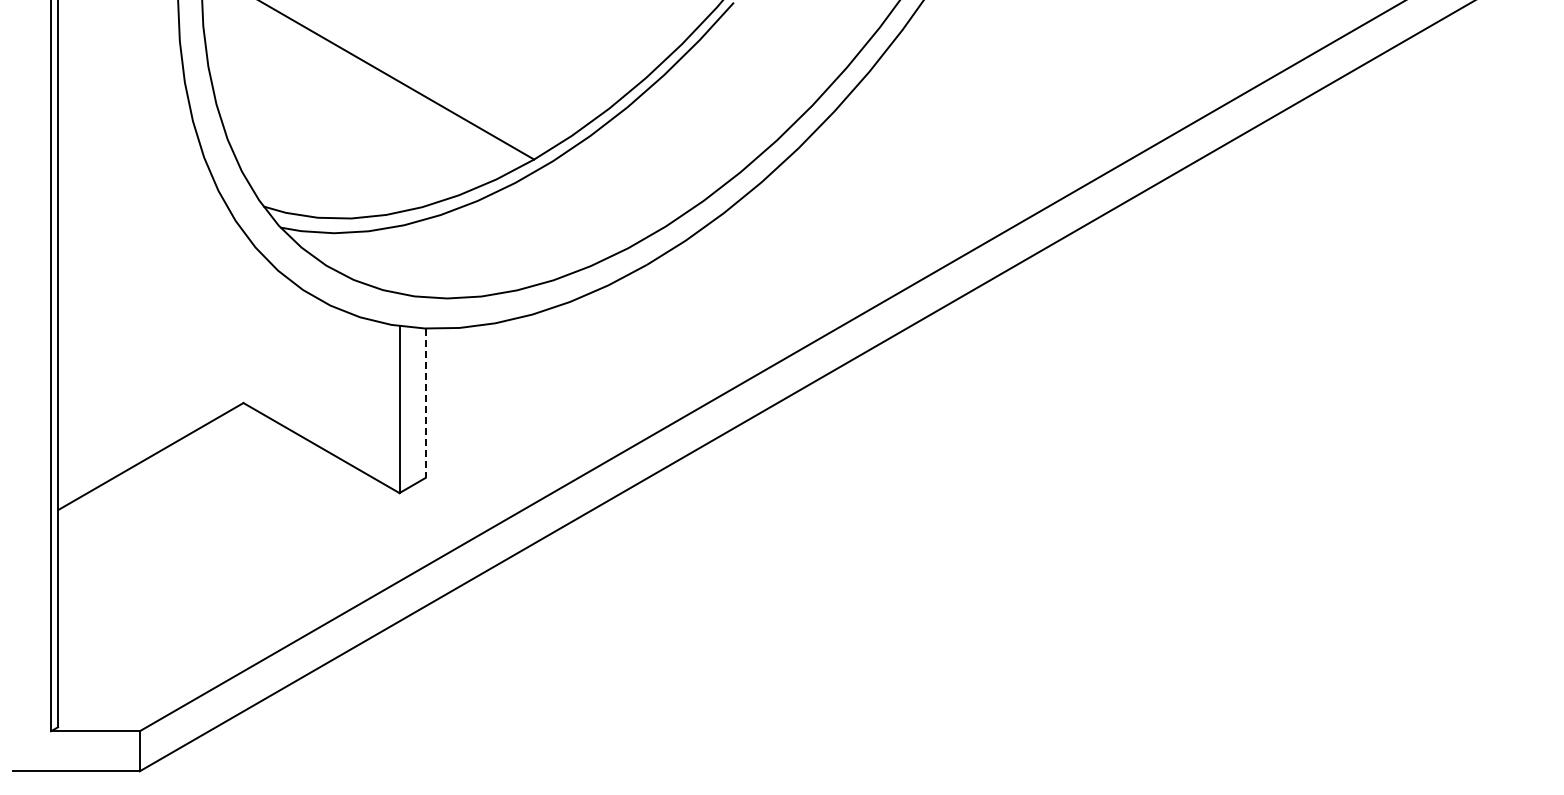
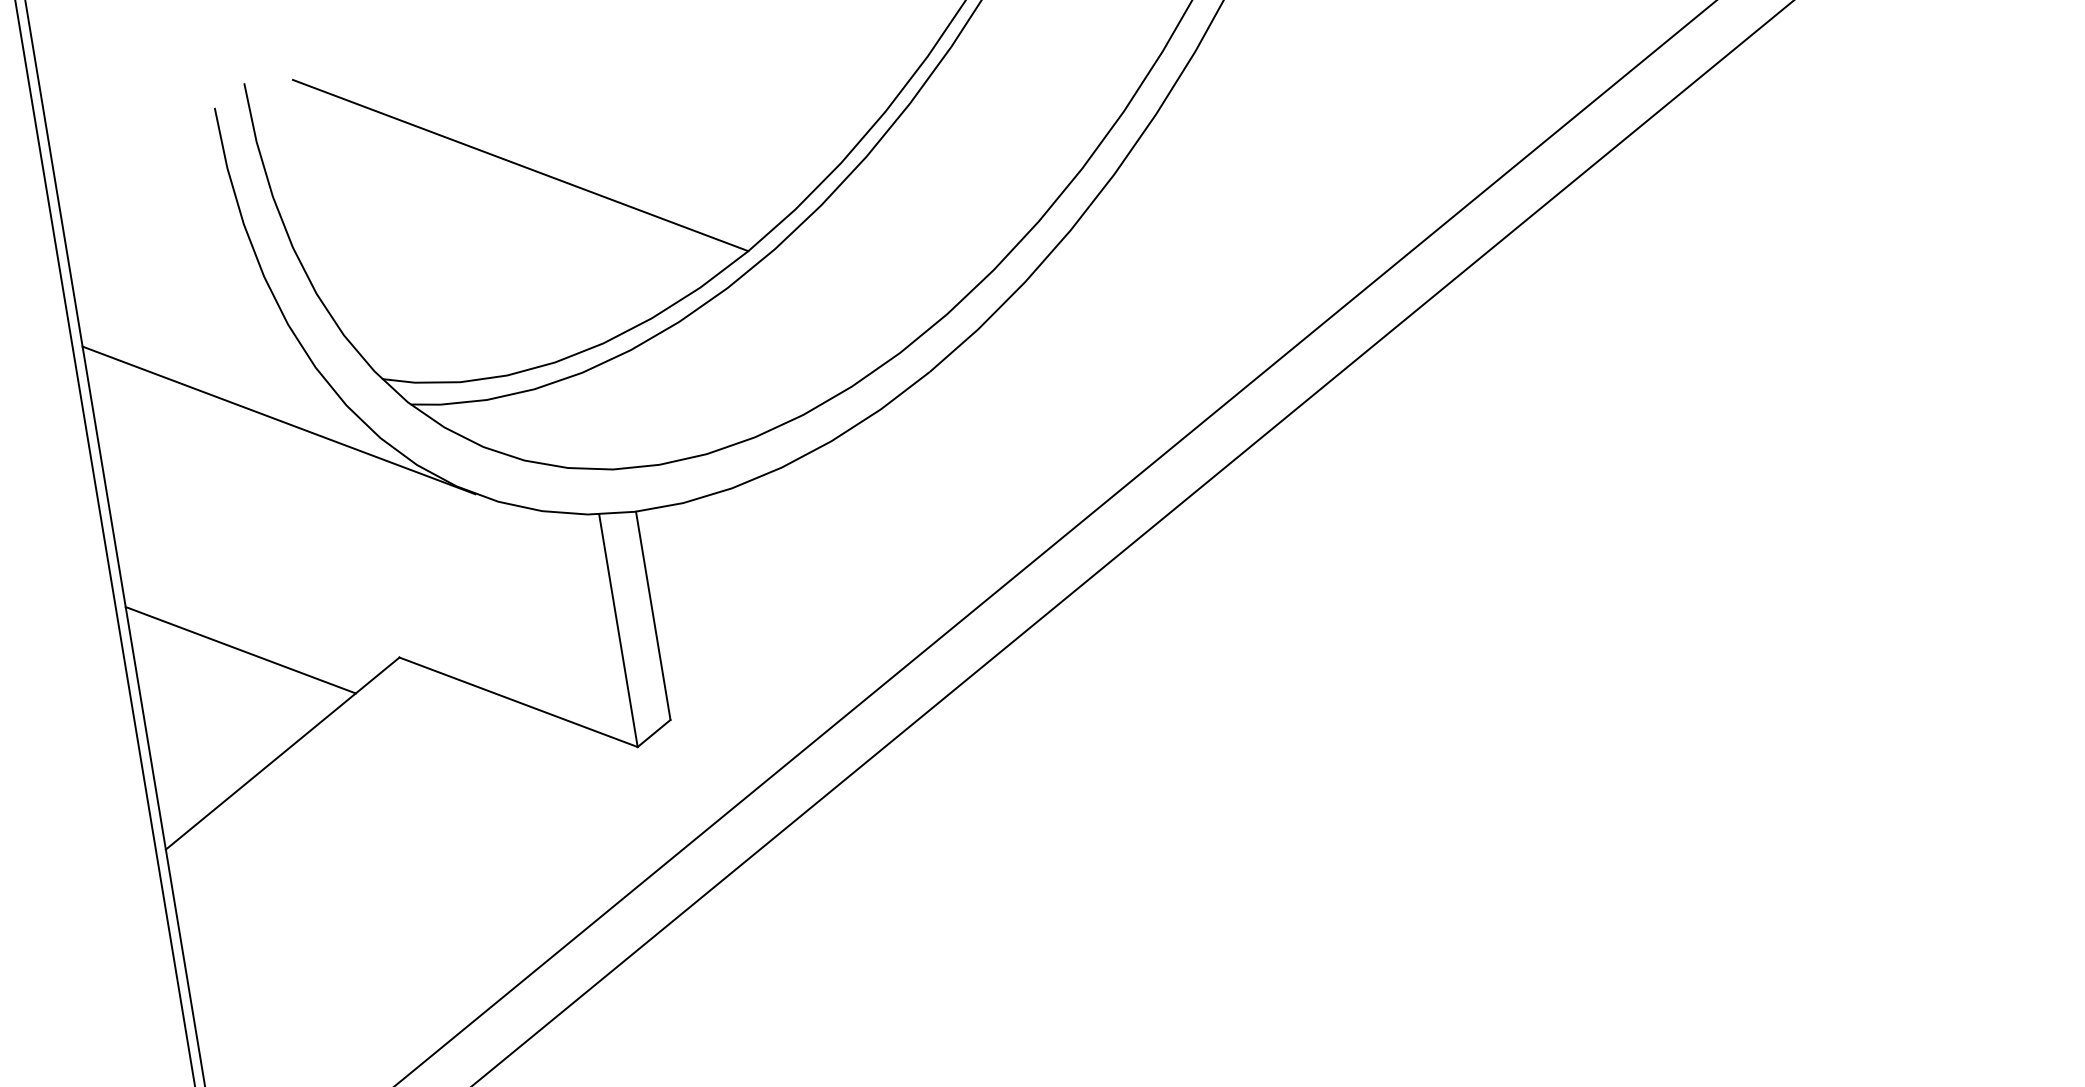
line: (186, 223) -> (278, 420), added
line: (133, 379) -> (240, 650), added
line: (425, 403) -> (653, 616), dashed -> solid

